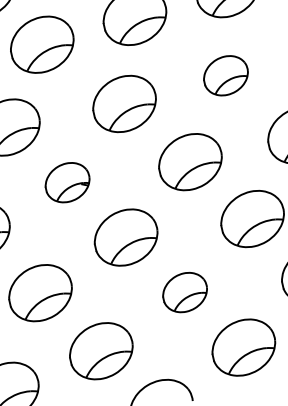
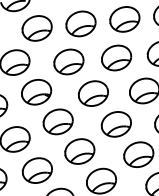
part: (225, 74) -> (116, 57), size x1.43
part: (67, 183) -> (36, 92), size x1.43
part: (184, 292) -> (79, 151), size x1.43

